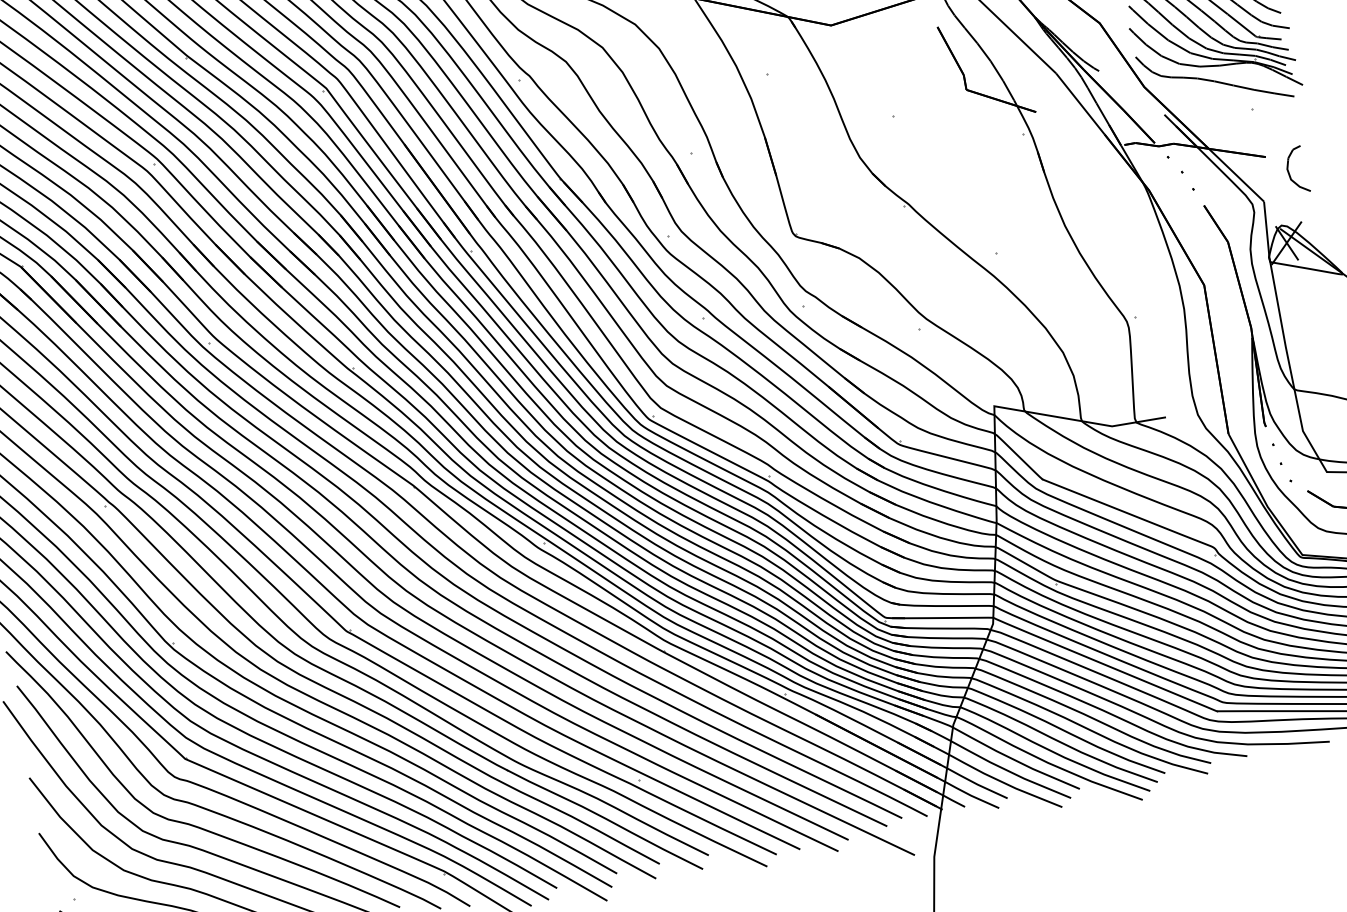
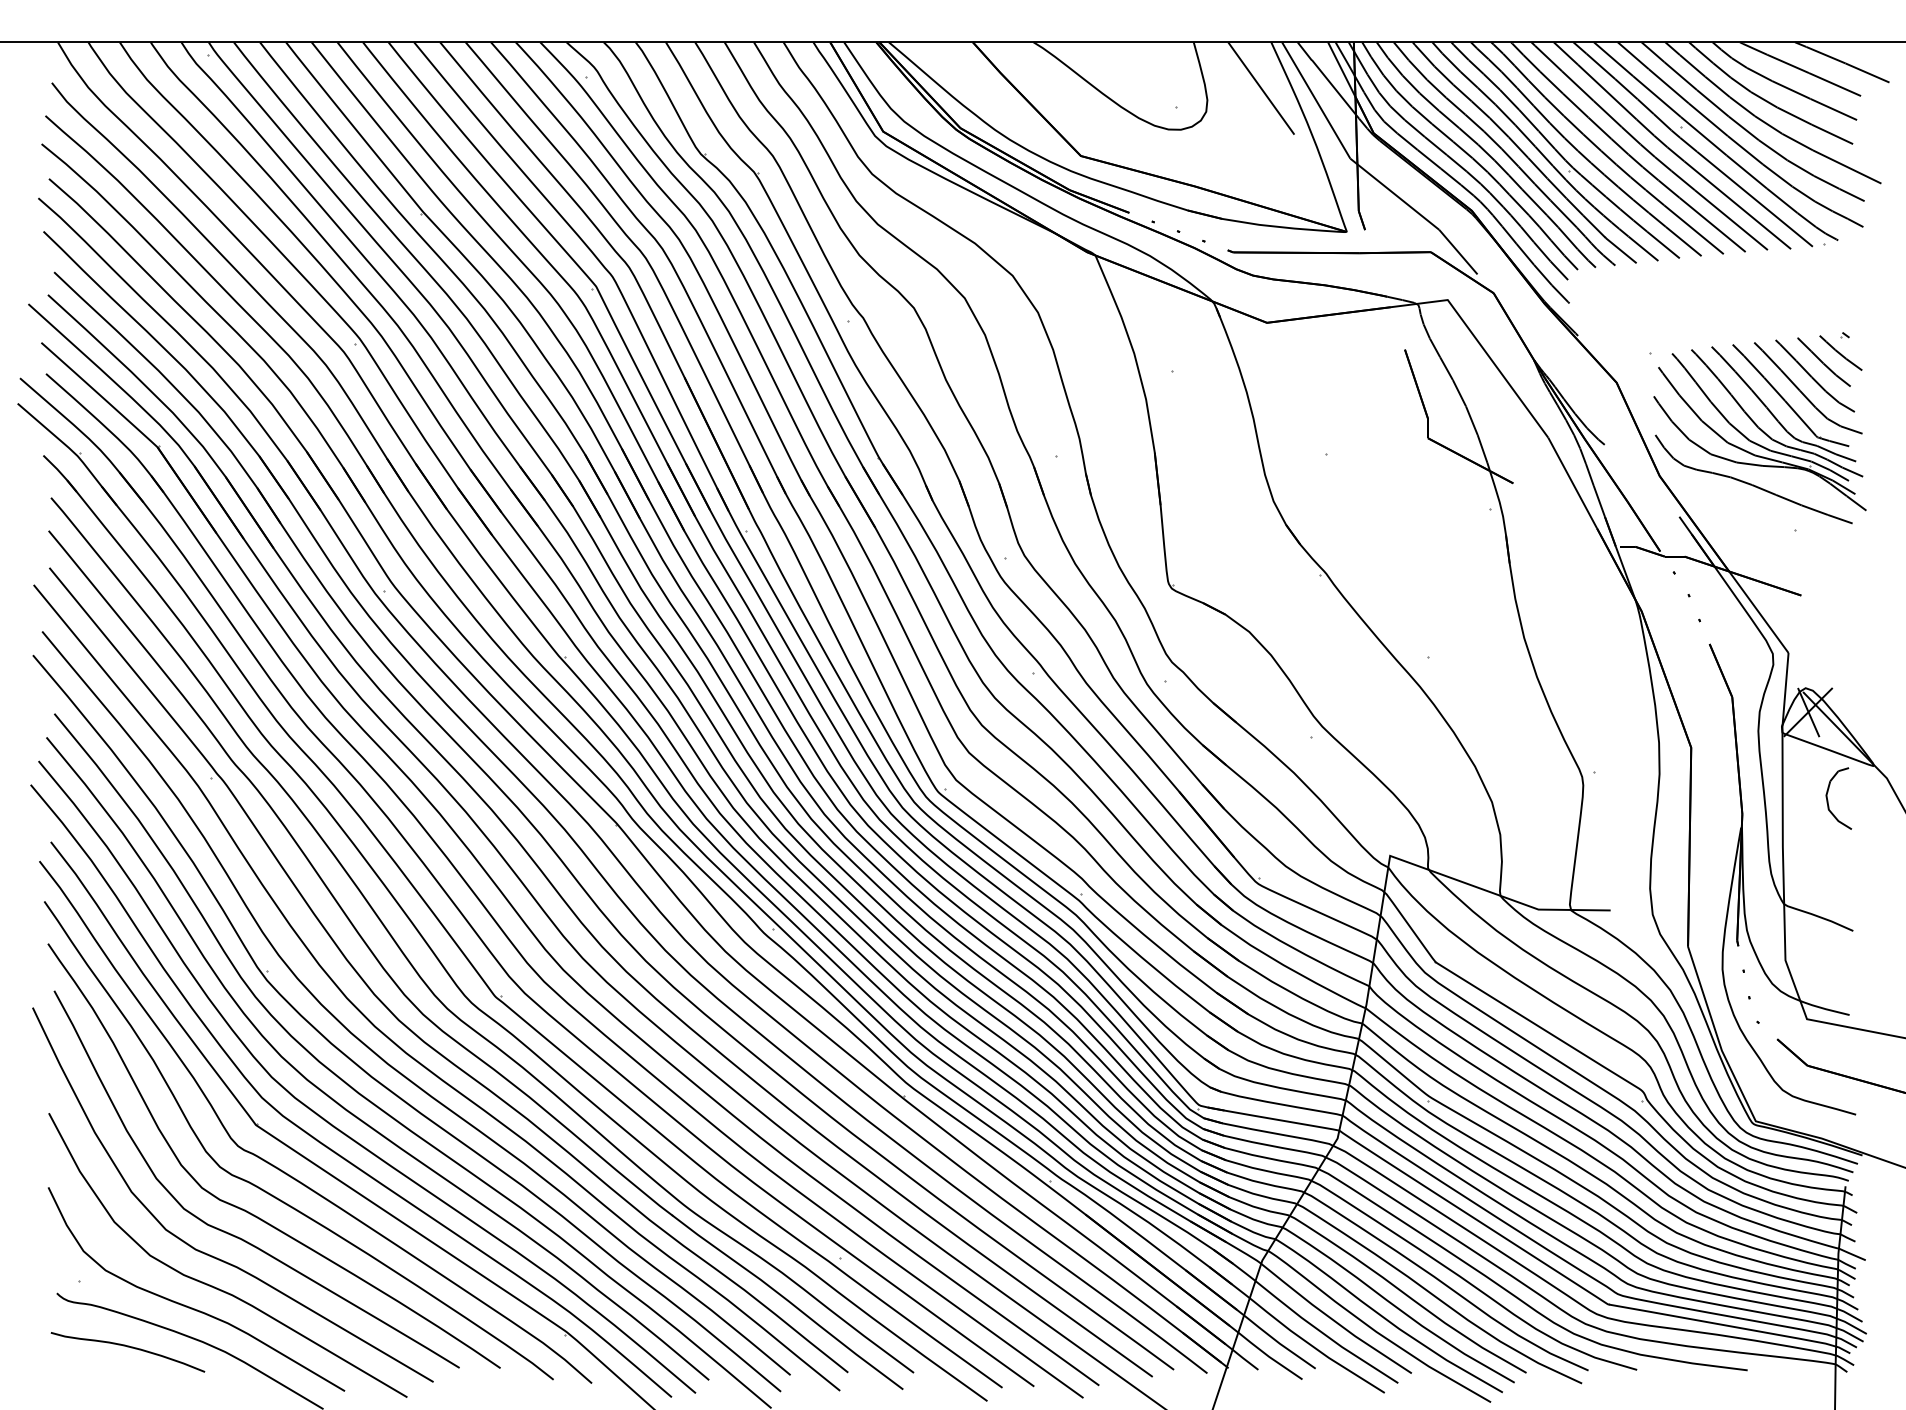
part: (1289, 172) -> (1828, 800), moved

